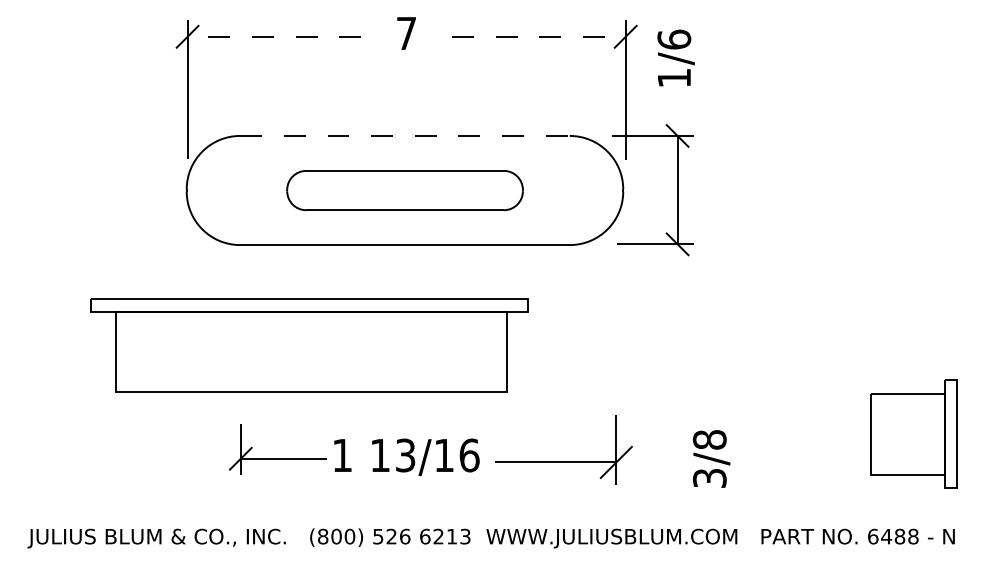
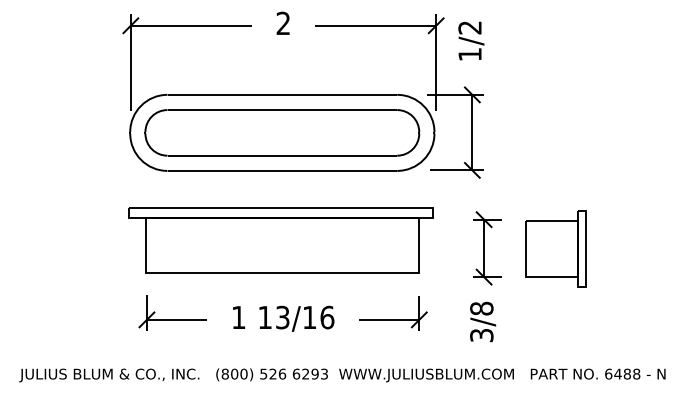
text: (405, 32) -> (282, 22), 7 -> 2
line: (273, 36) -> (190, 25), dashed -> solid
line: (540, 36) -> (376, 25), dashed -> solid
text: (673, 39) -> (469, 27), 1/6 -> 1/2
line: (405, 135) -> (282, 94), dashed -> solid
part: (405, 189) -> (282, 132), size x1.67
part: (309, 344) -> (280, 240), moved
part: (699, 356) -> (487, 248), added
part: (913, 433) -> (555, 248), moved
part: (564, 449) -> (393, 313), size x0.71
part: (277, 458) -> (172, 319), moved
text: (712, 458) -> (483, 321), moved
text: (451, 535) -> (314, 373), 6213 -> 6293

